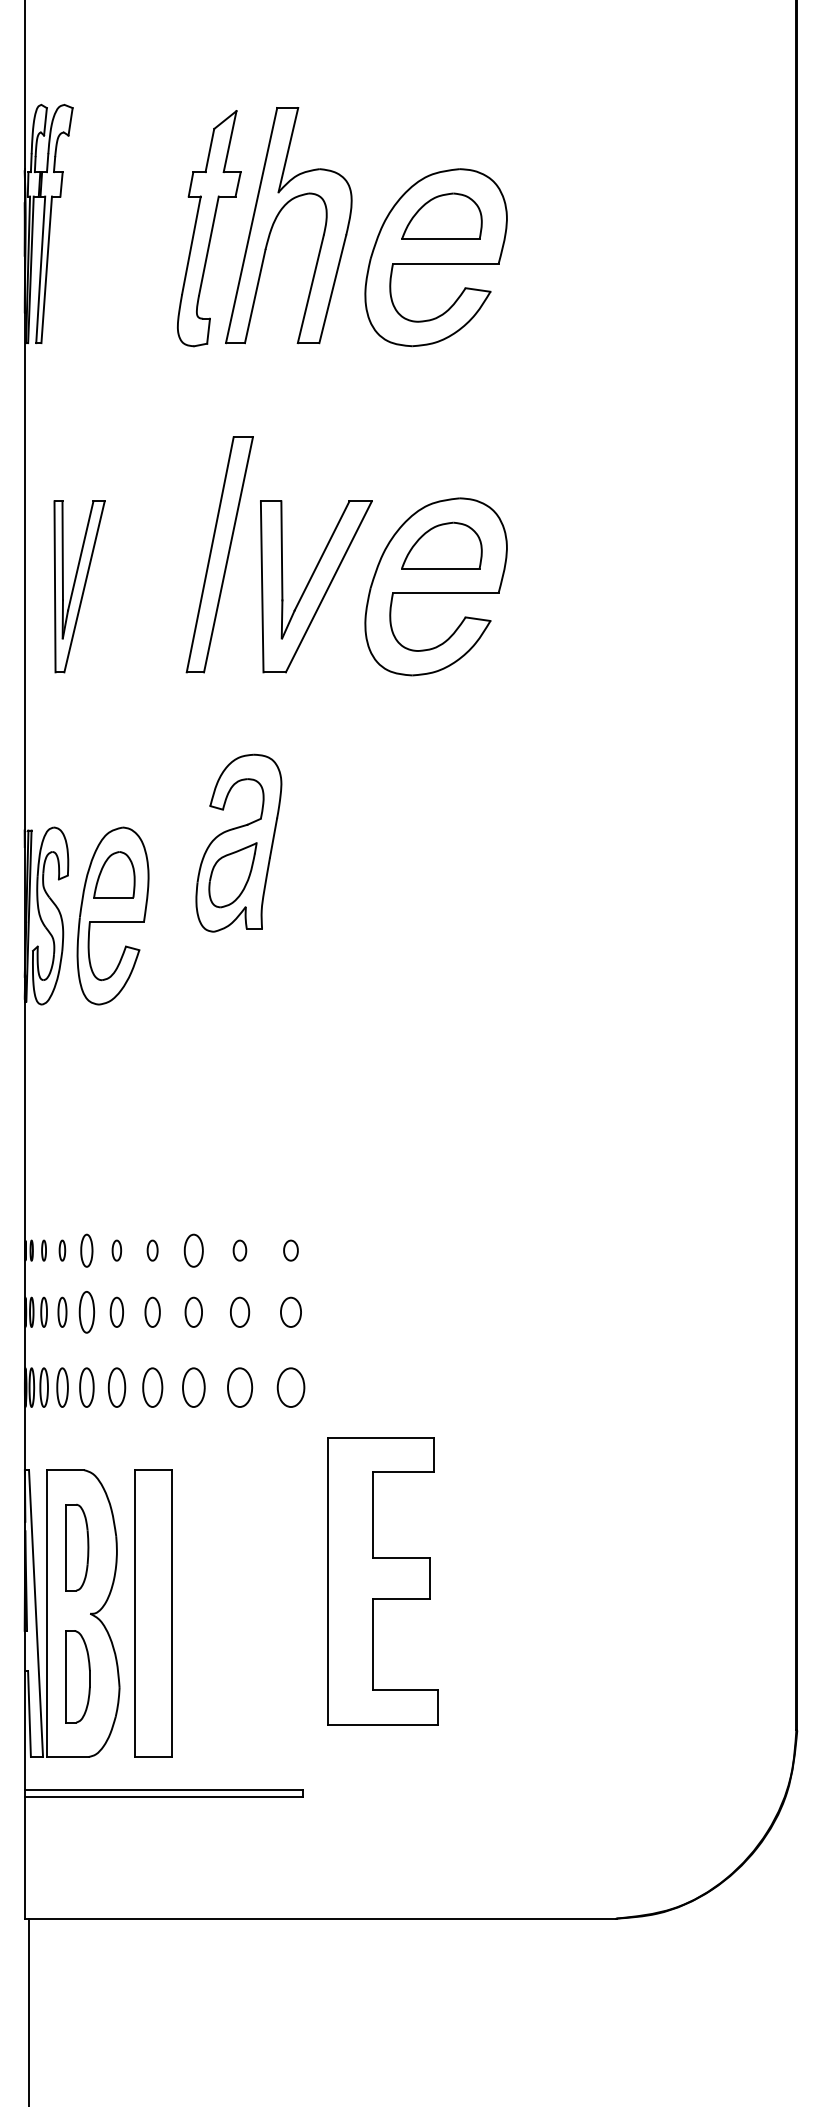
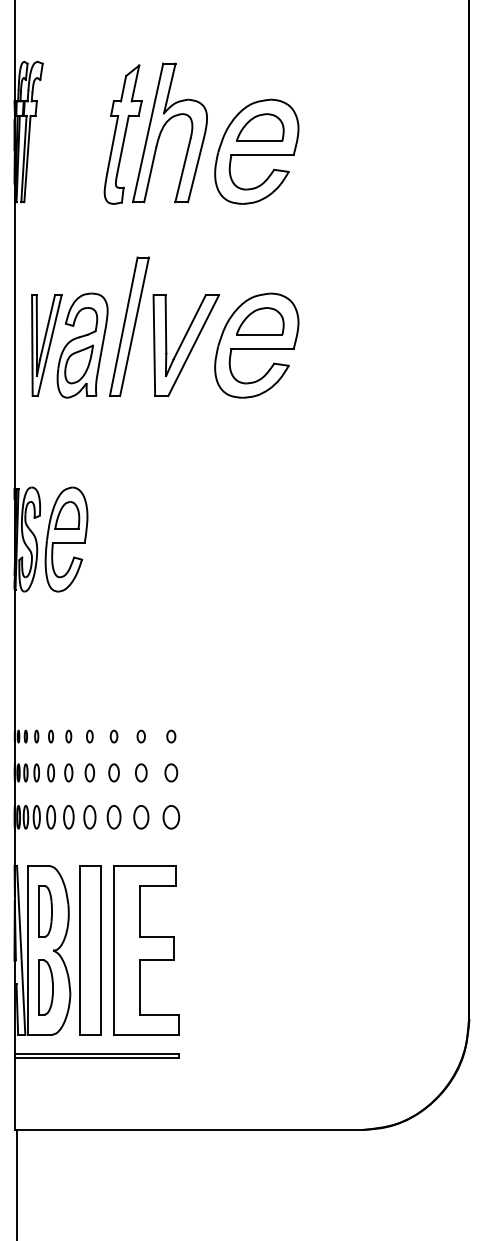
part: (238, 842) -> (82, 345), moved
part: (85, 1250) -> (50, 736), size x0.62
part: (192, 1250) -> (113, 736), size x0.62
part: (85, 1311) -> (50, 772), size x0.71
part: (382, 1581) -> (146, 950), moved

